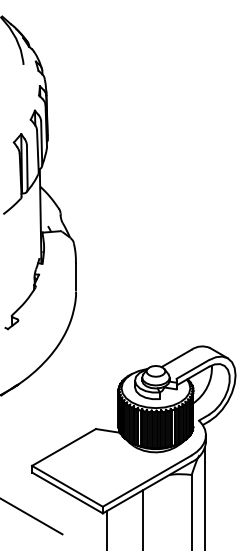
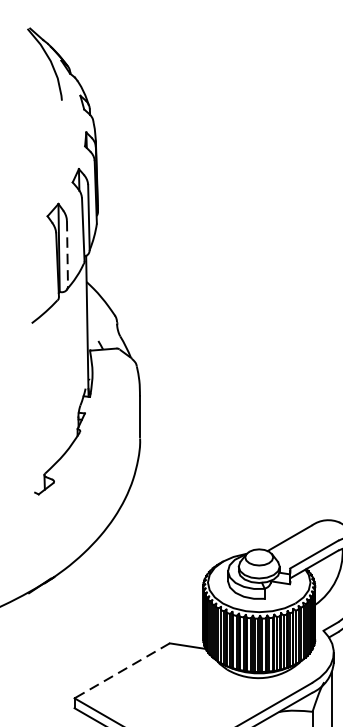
line: (27, 167) -> (67, 253), solid -> dashed
line: (64, 447) -> (122, 670), solid -> dashed

